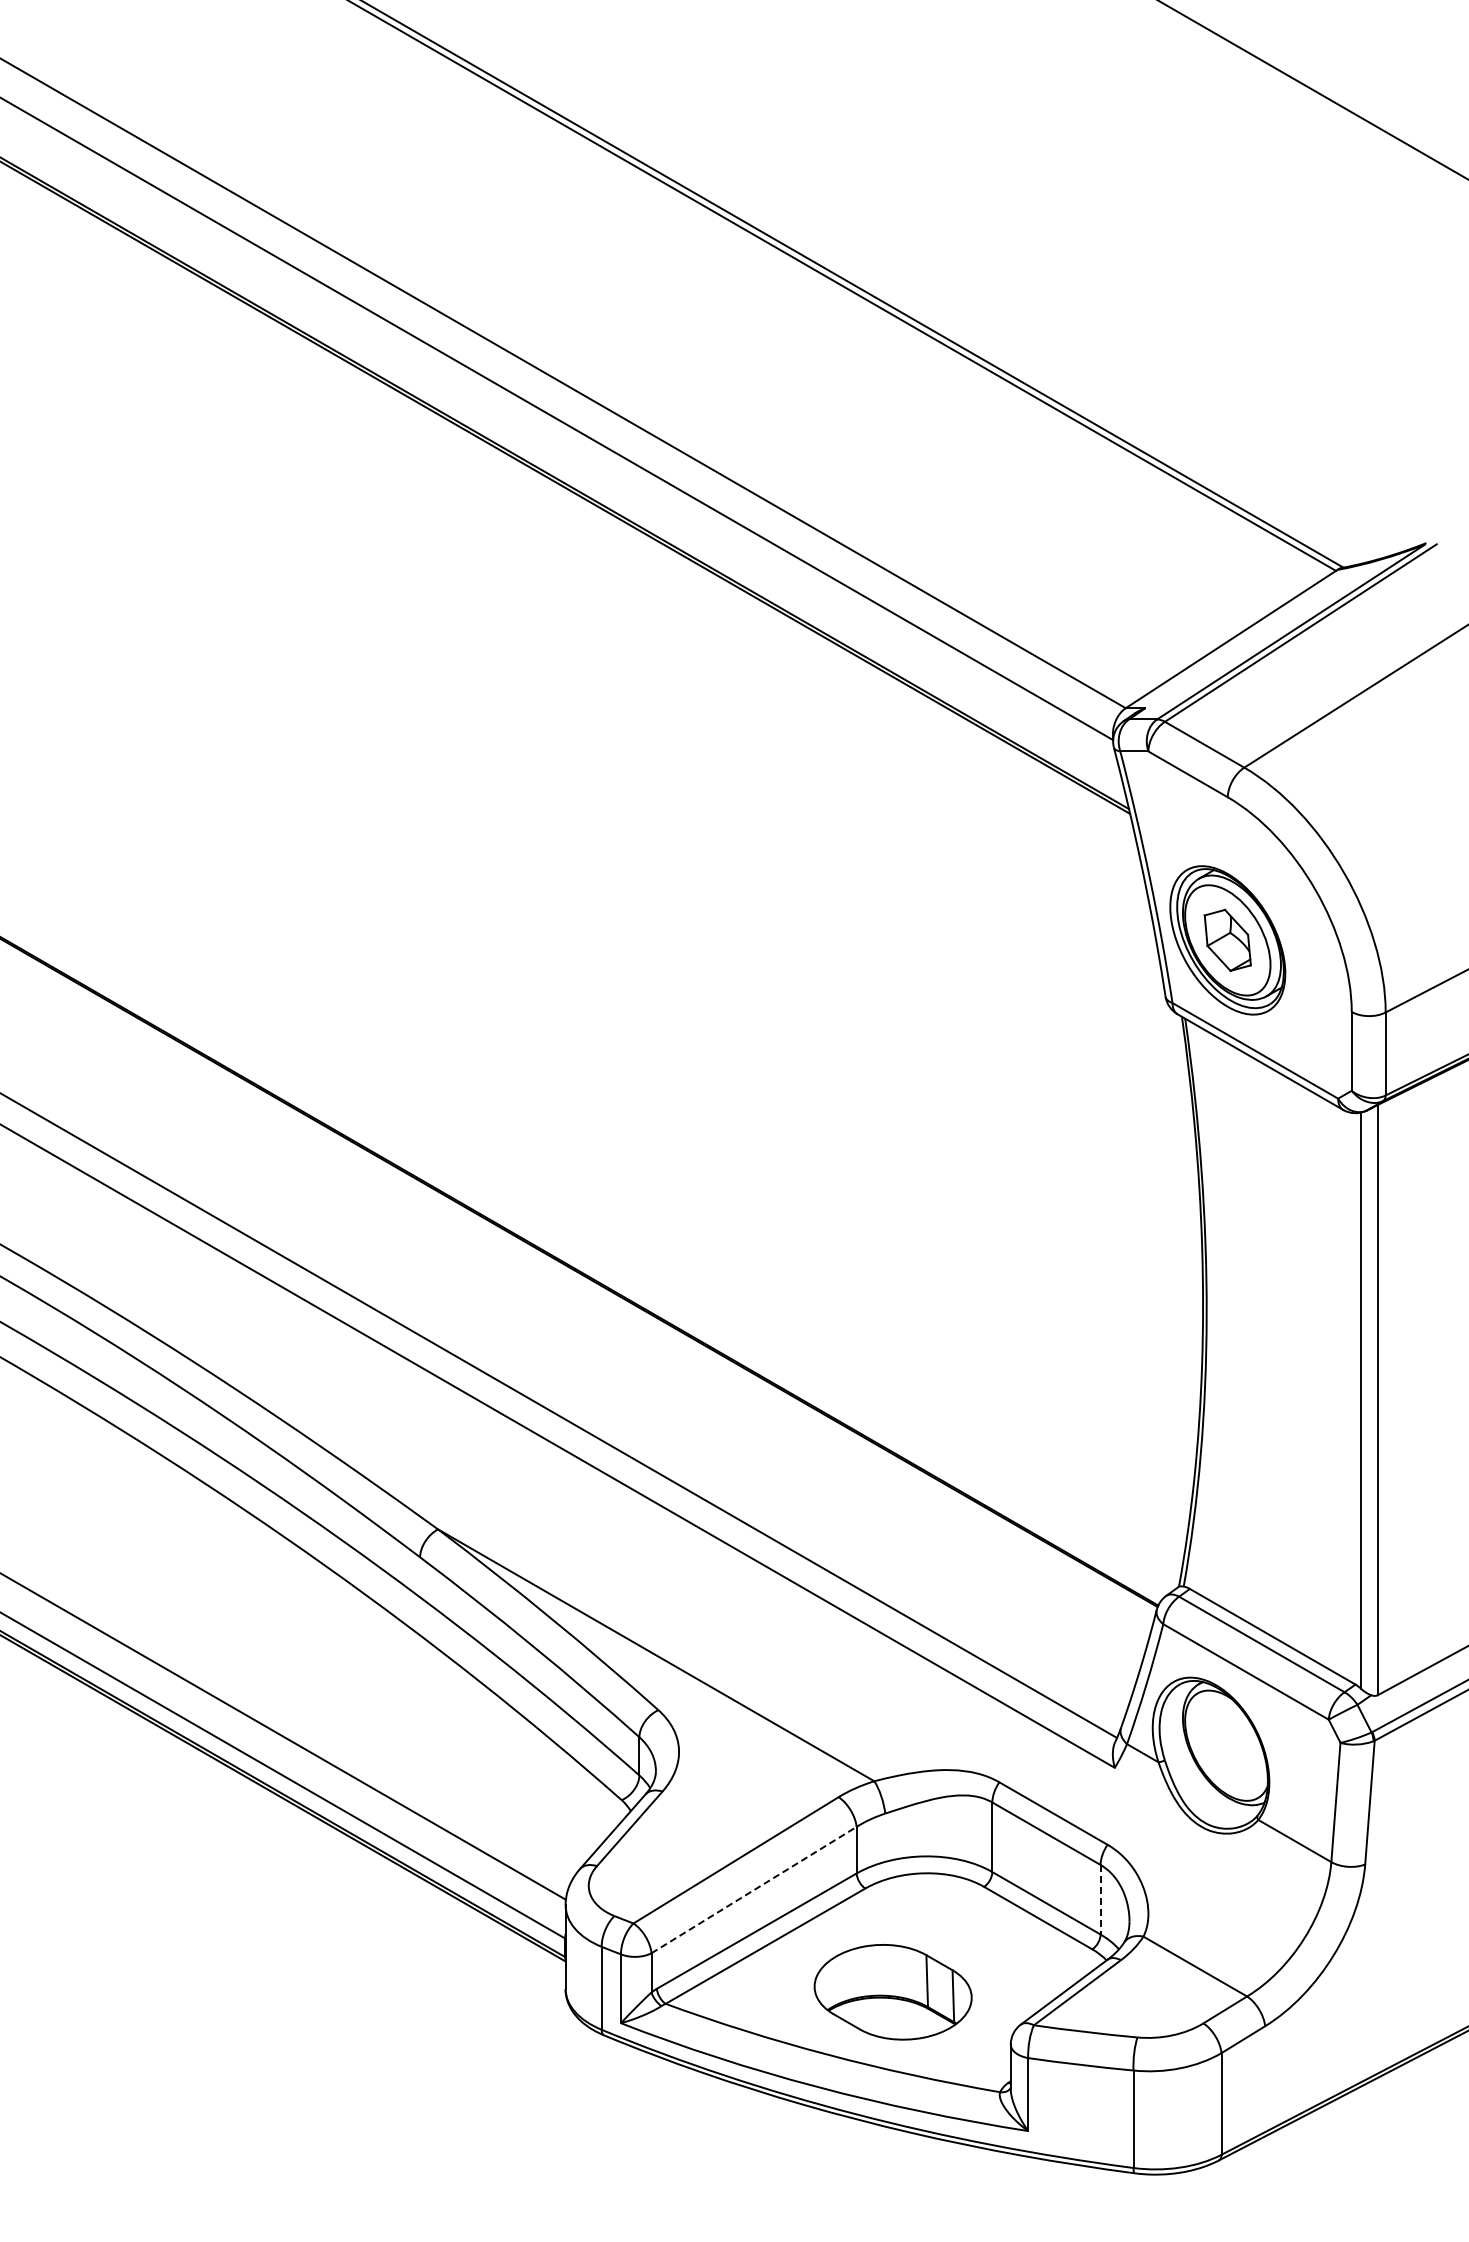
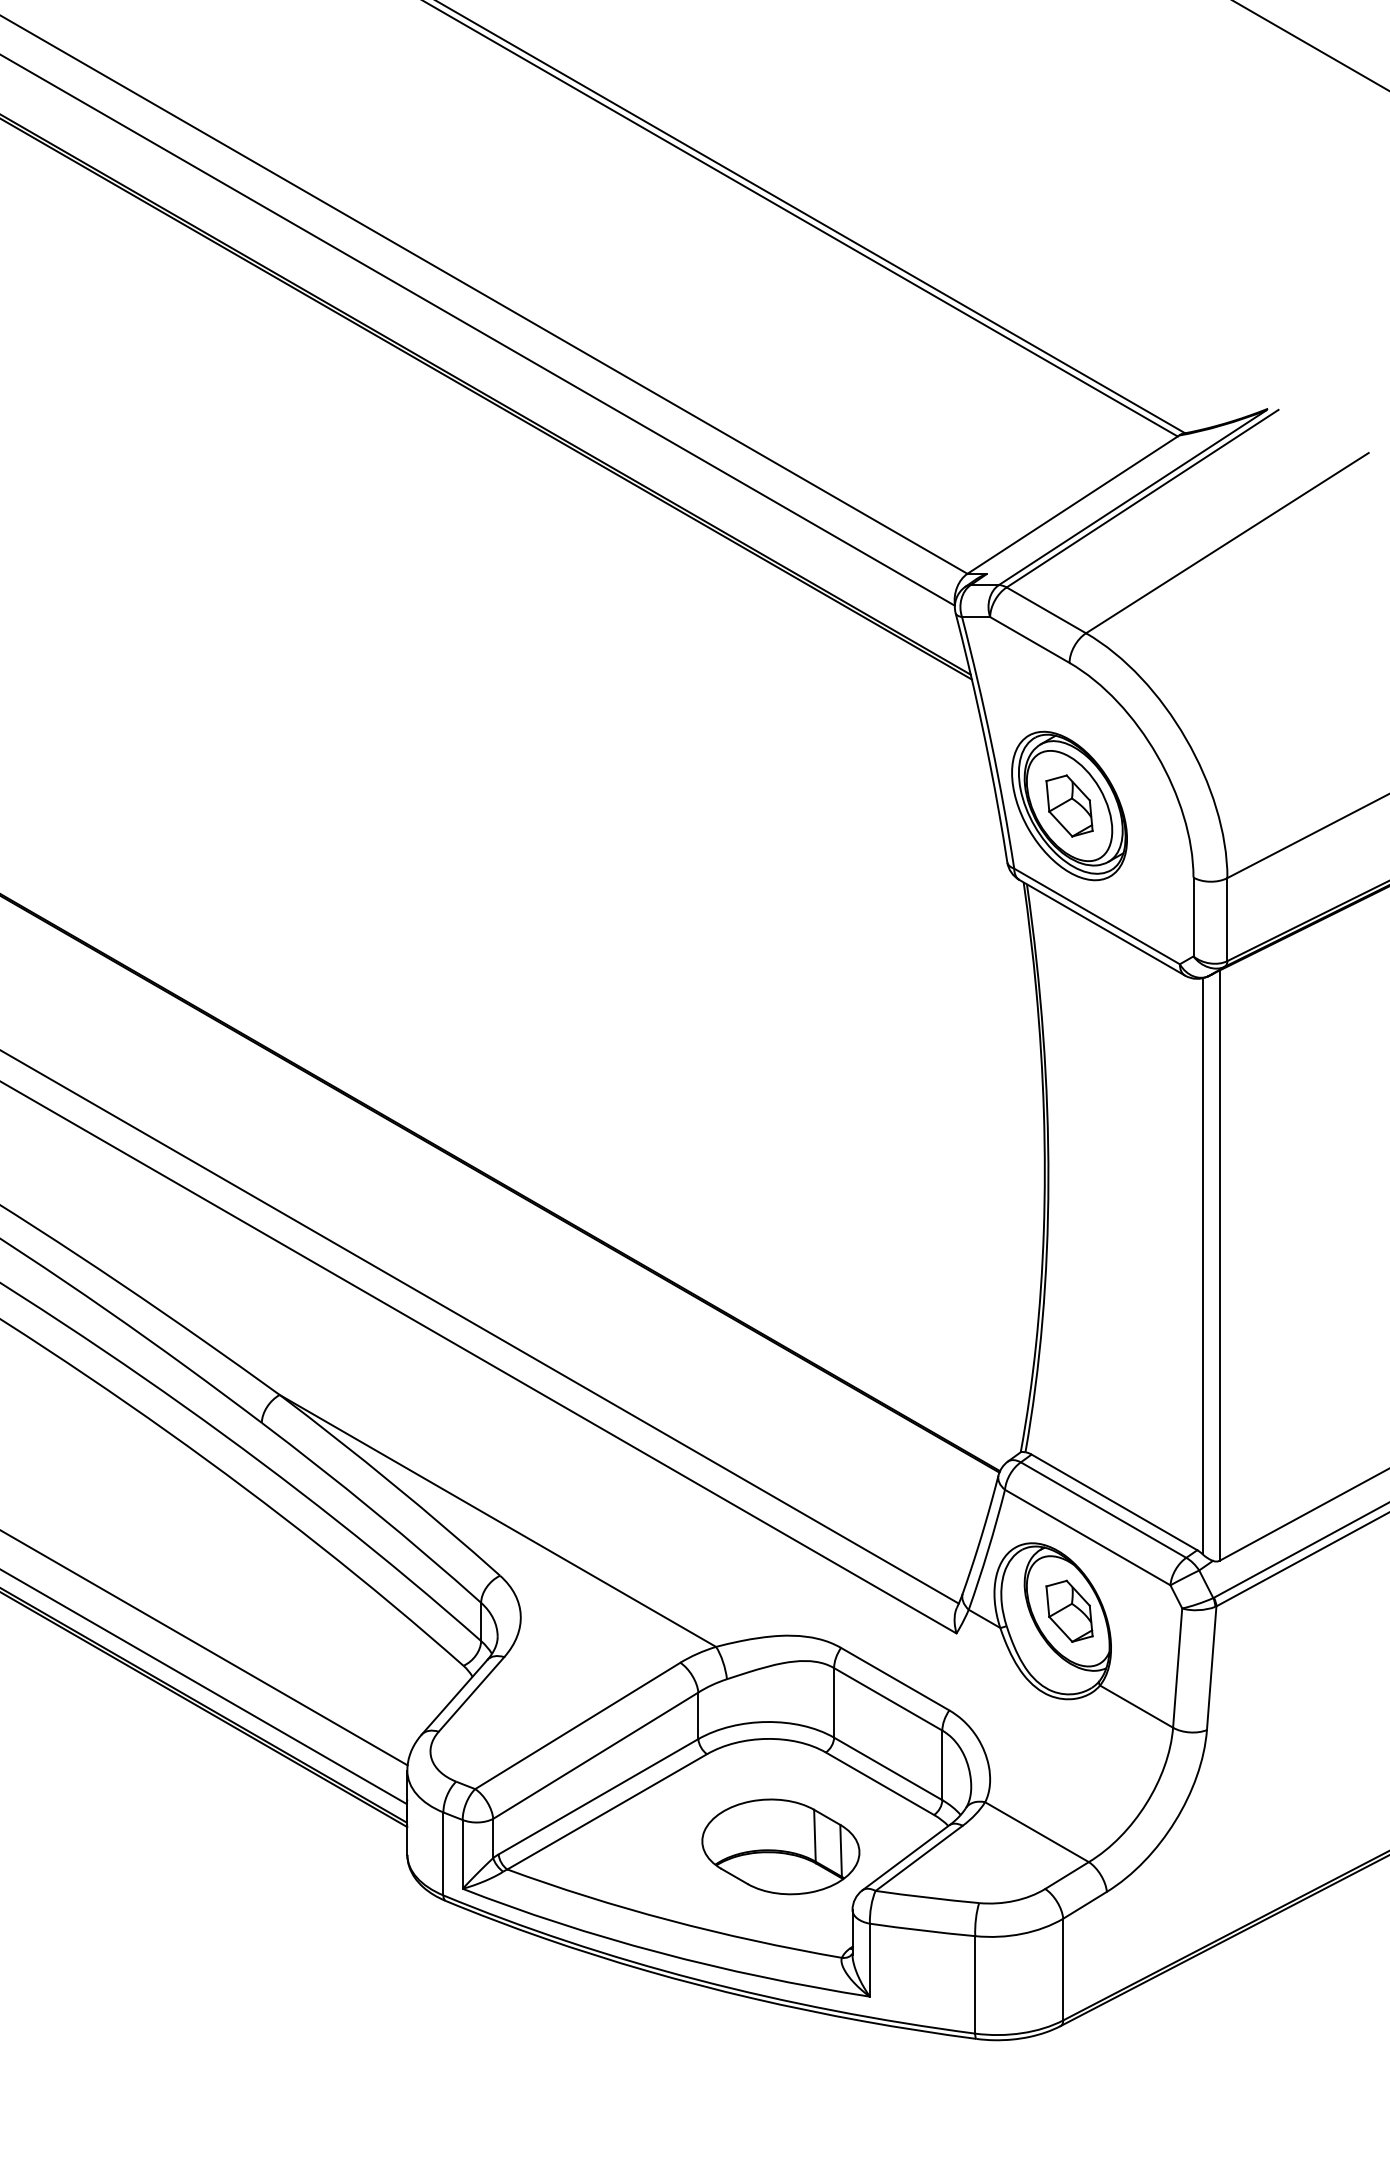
part: (1227, 1745) -> (1069, 1611), added
line: (754, 1889) -> (596, 1755), dashed -> solid
line: (1100, 1899) -> (942, 1765), dashed -> solid
part: (892, 1992) -> (780, 1847), moved

